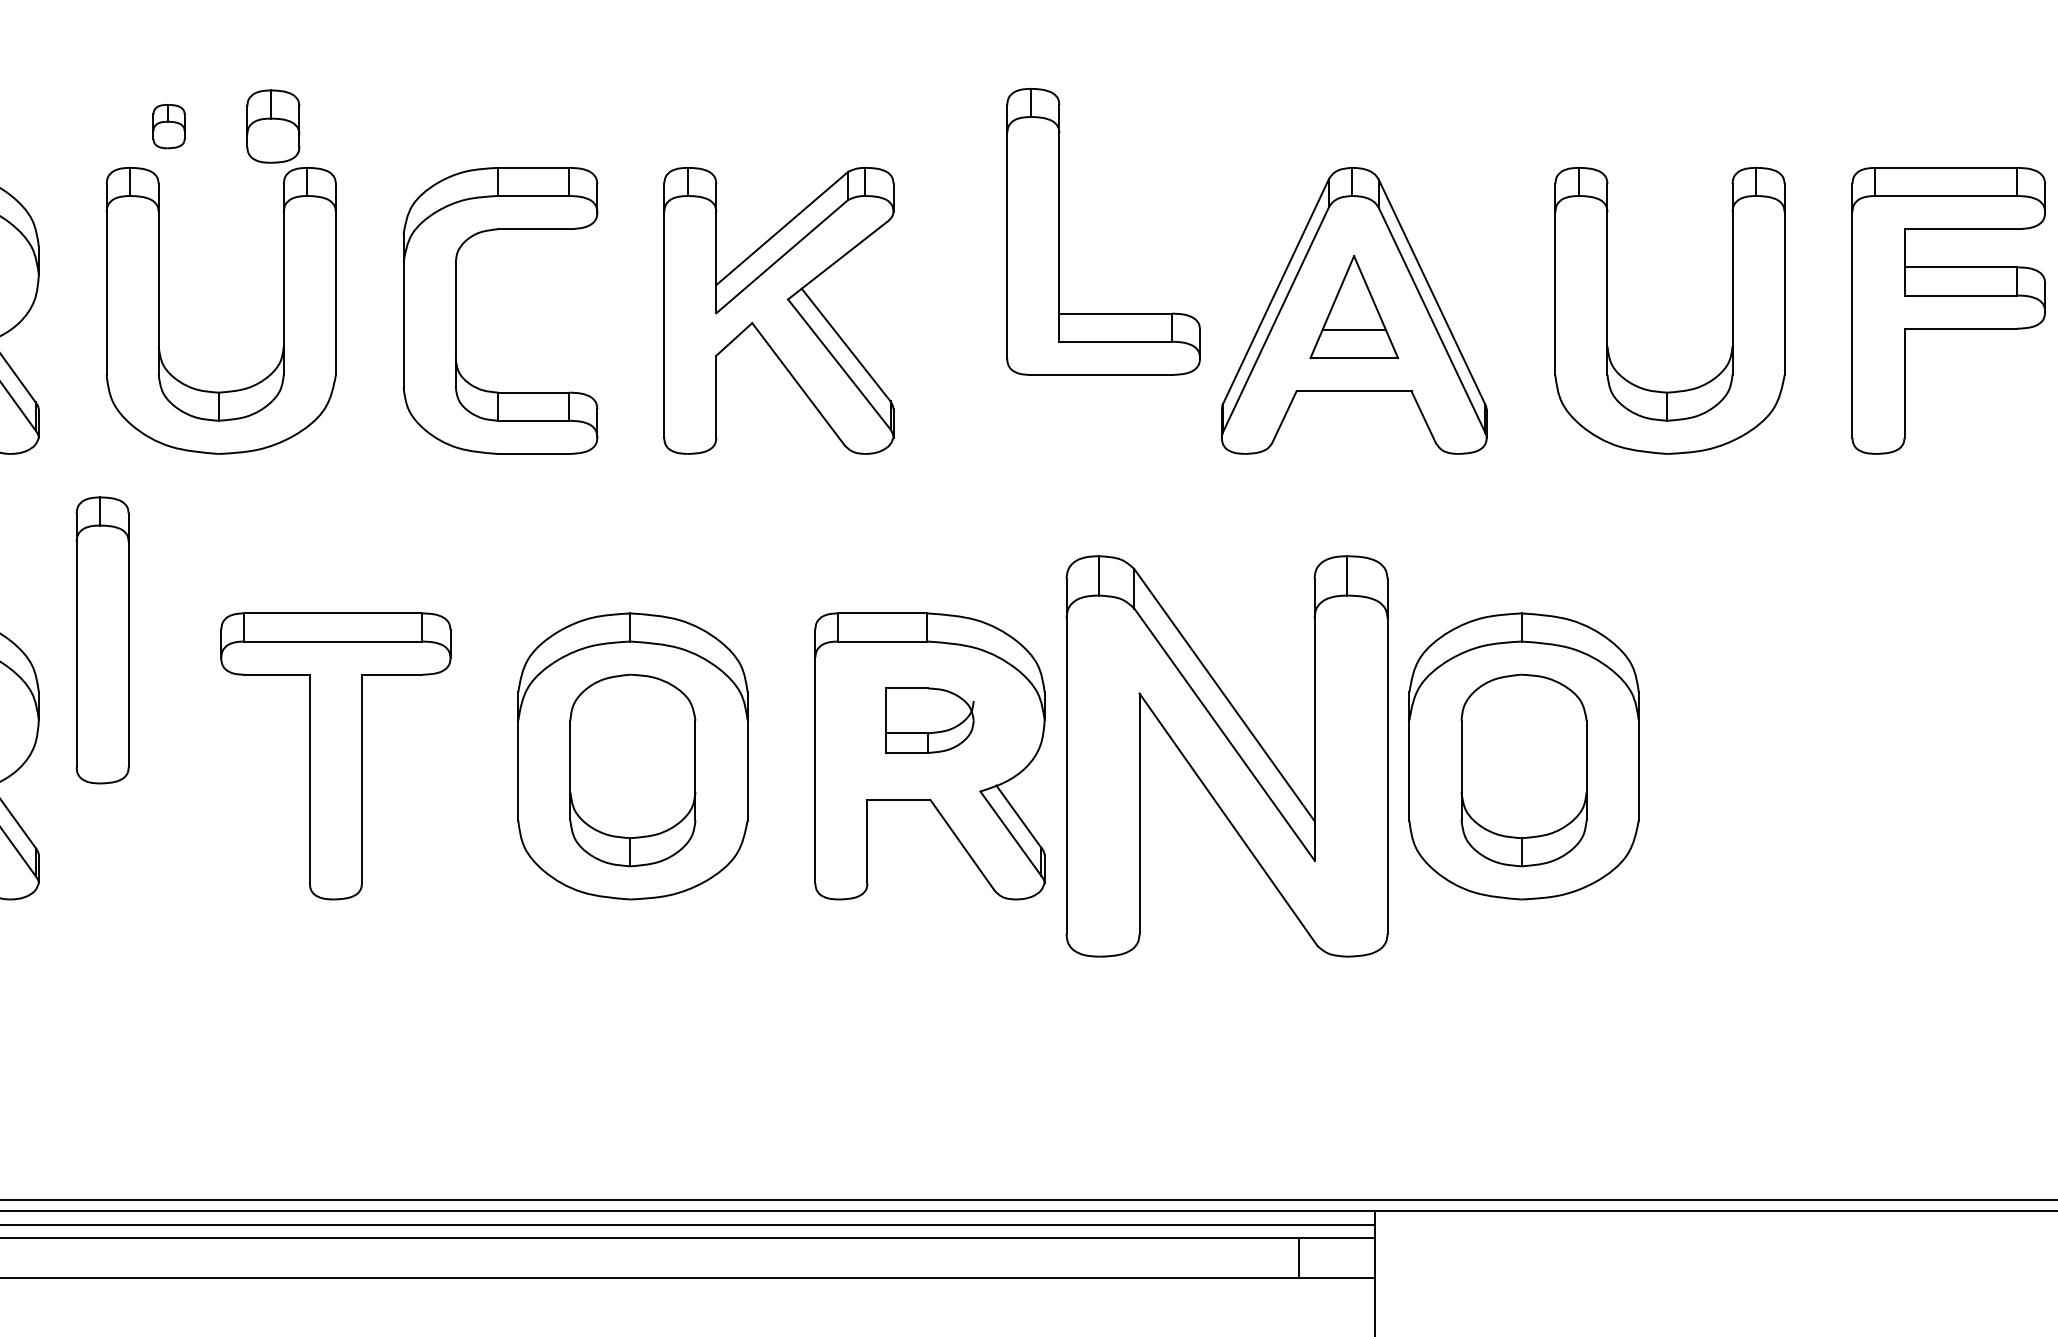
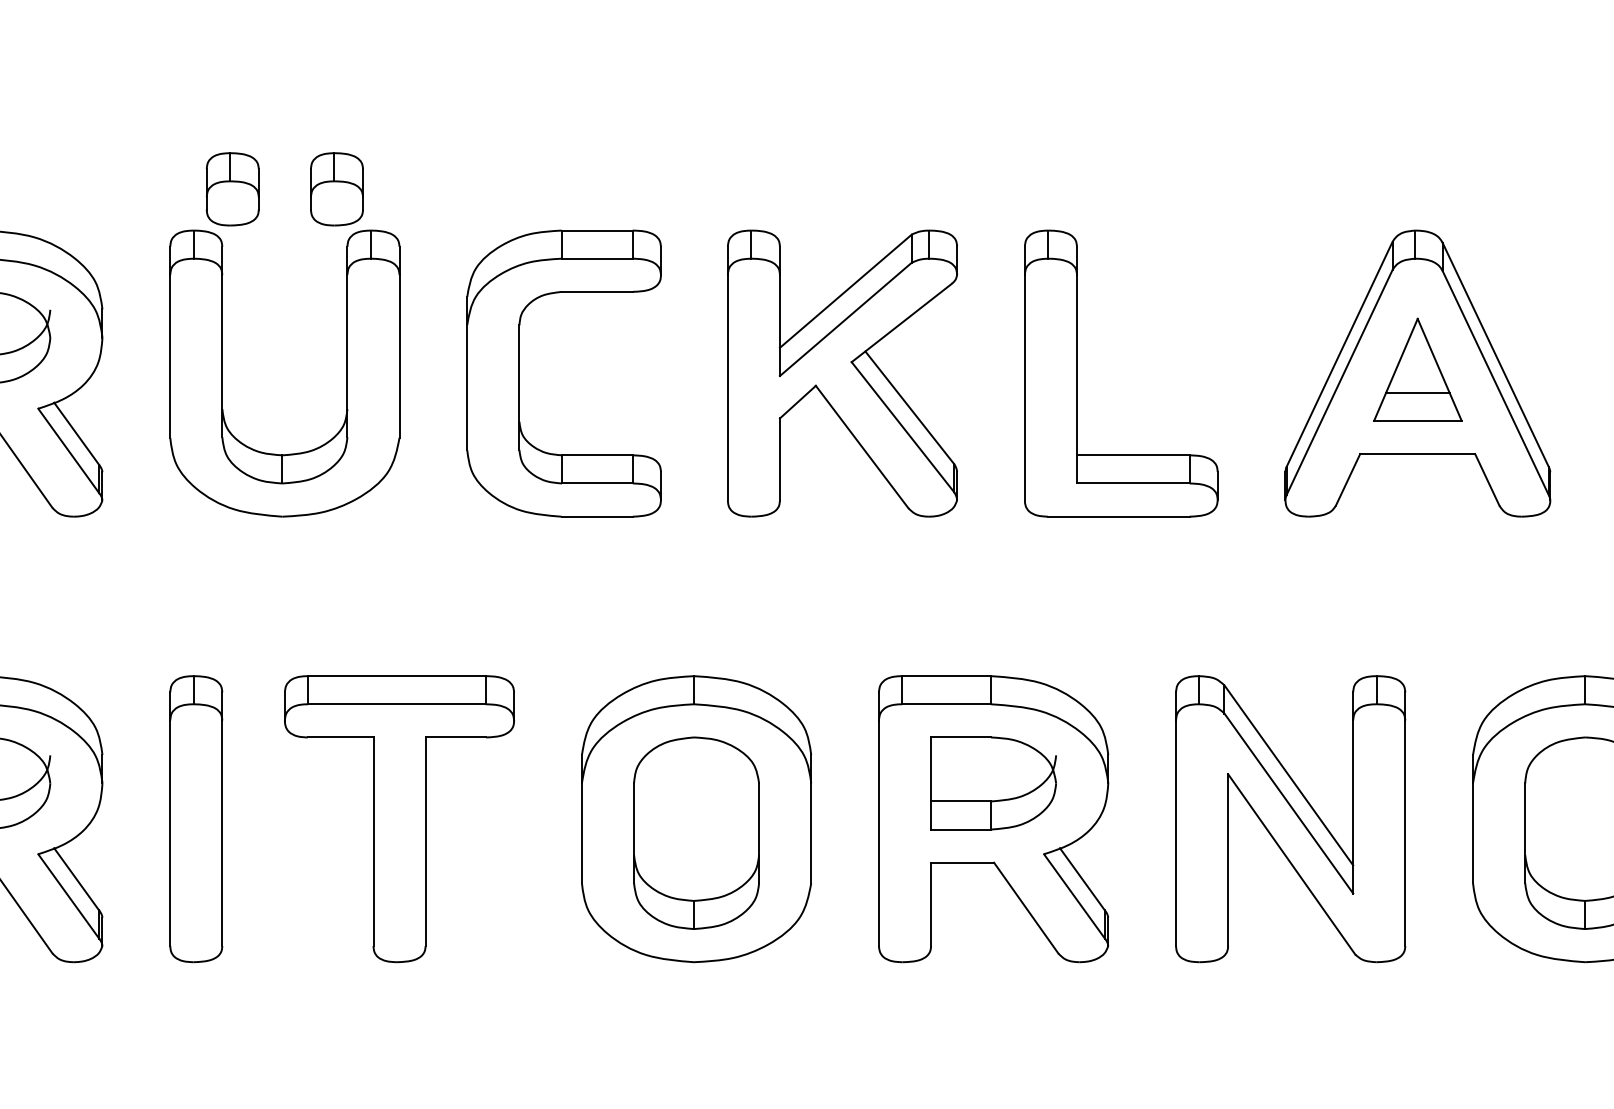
part: (168, 126) -> (232, 189), size x1.67
part: (1059, 231) -> (1077, 373), moved
part: (102, 640) -> (196, 819), moved
part: (929, 720) -> (993, 783), size x1.43
part: (1226, 756) -> (1290, 819), size x0.71

